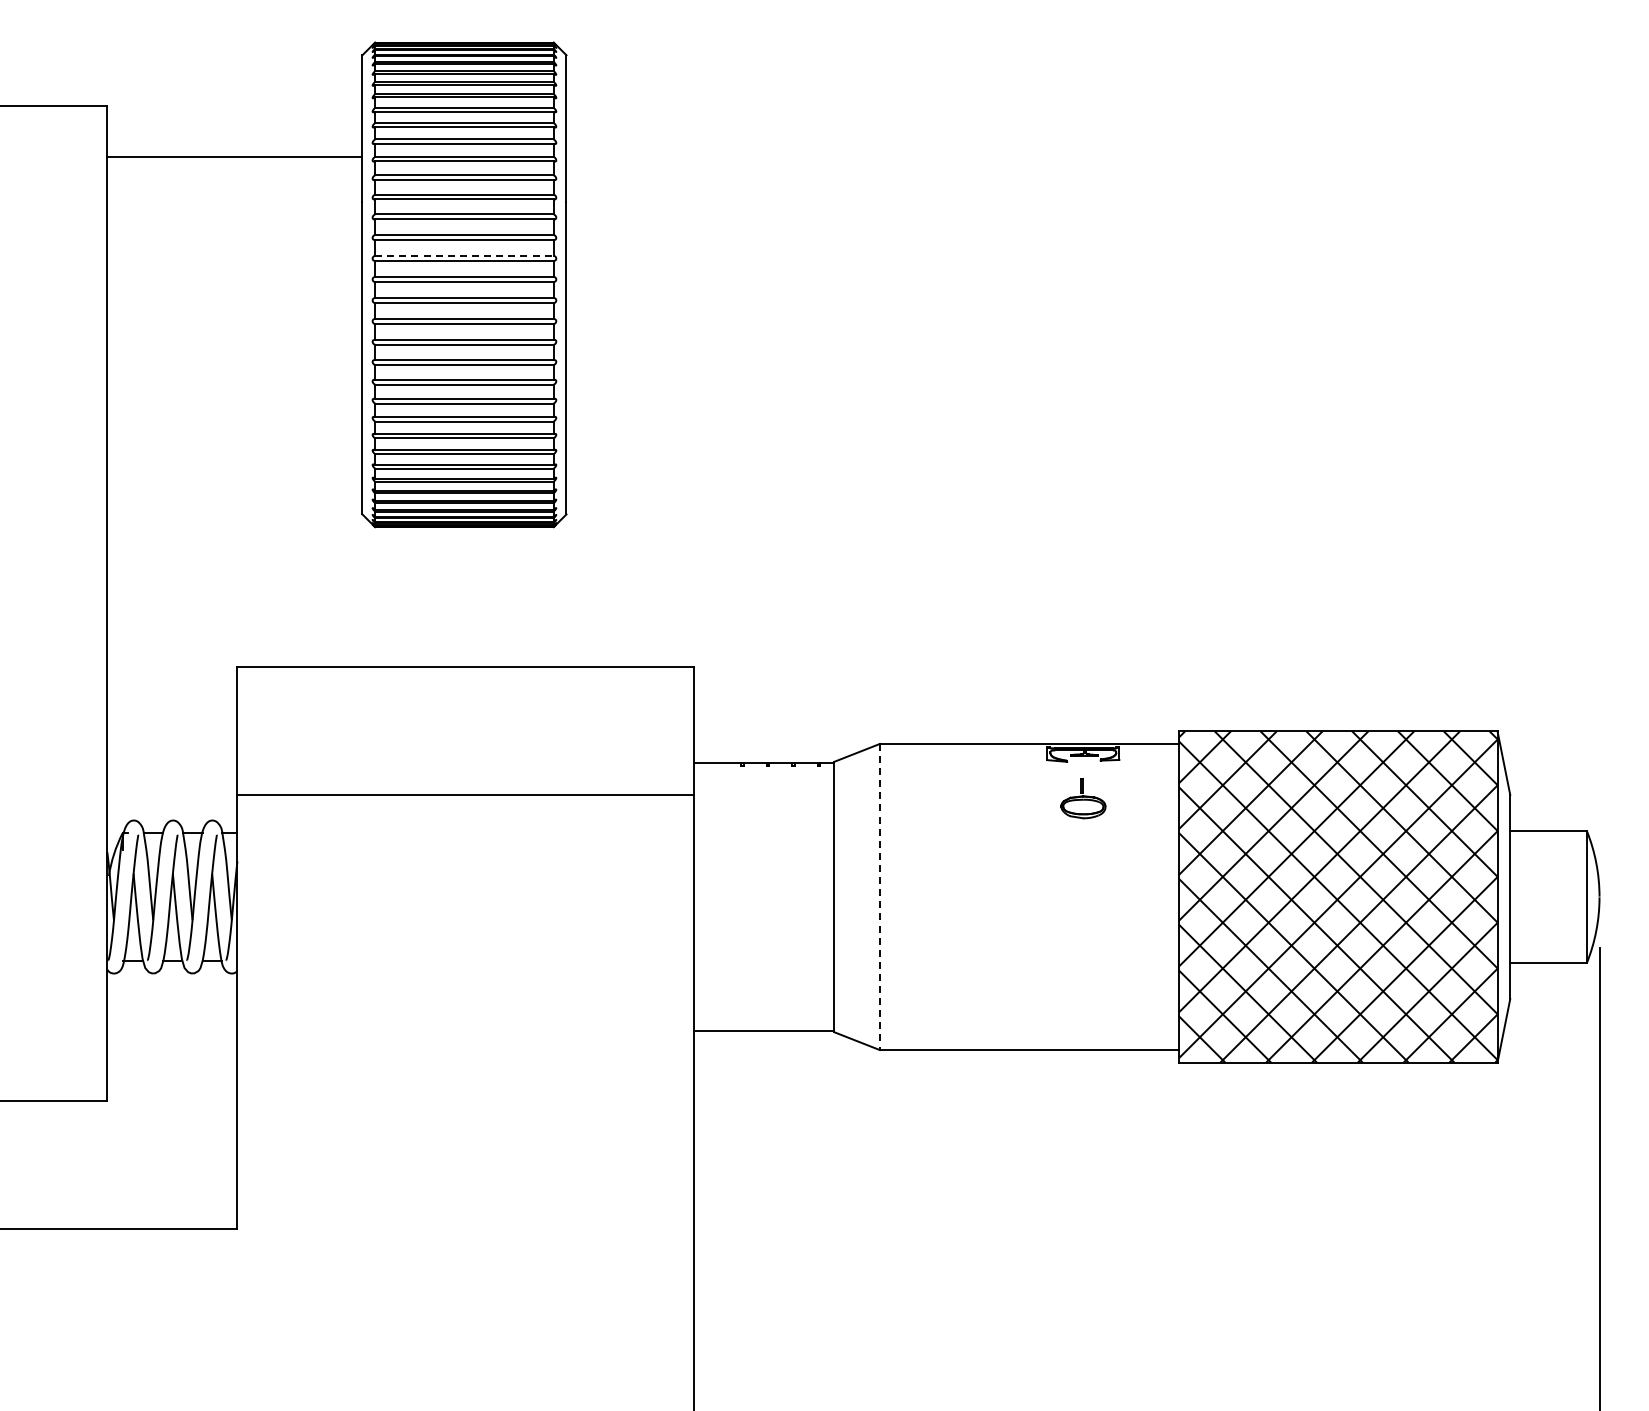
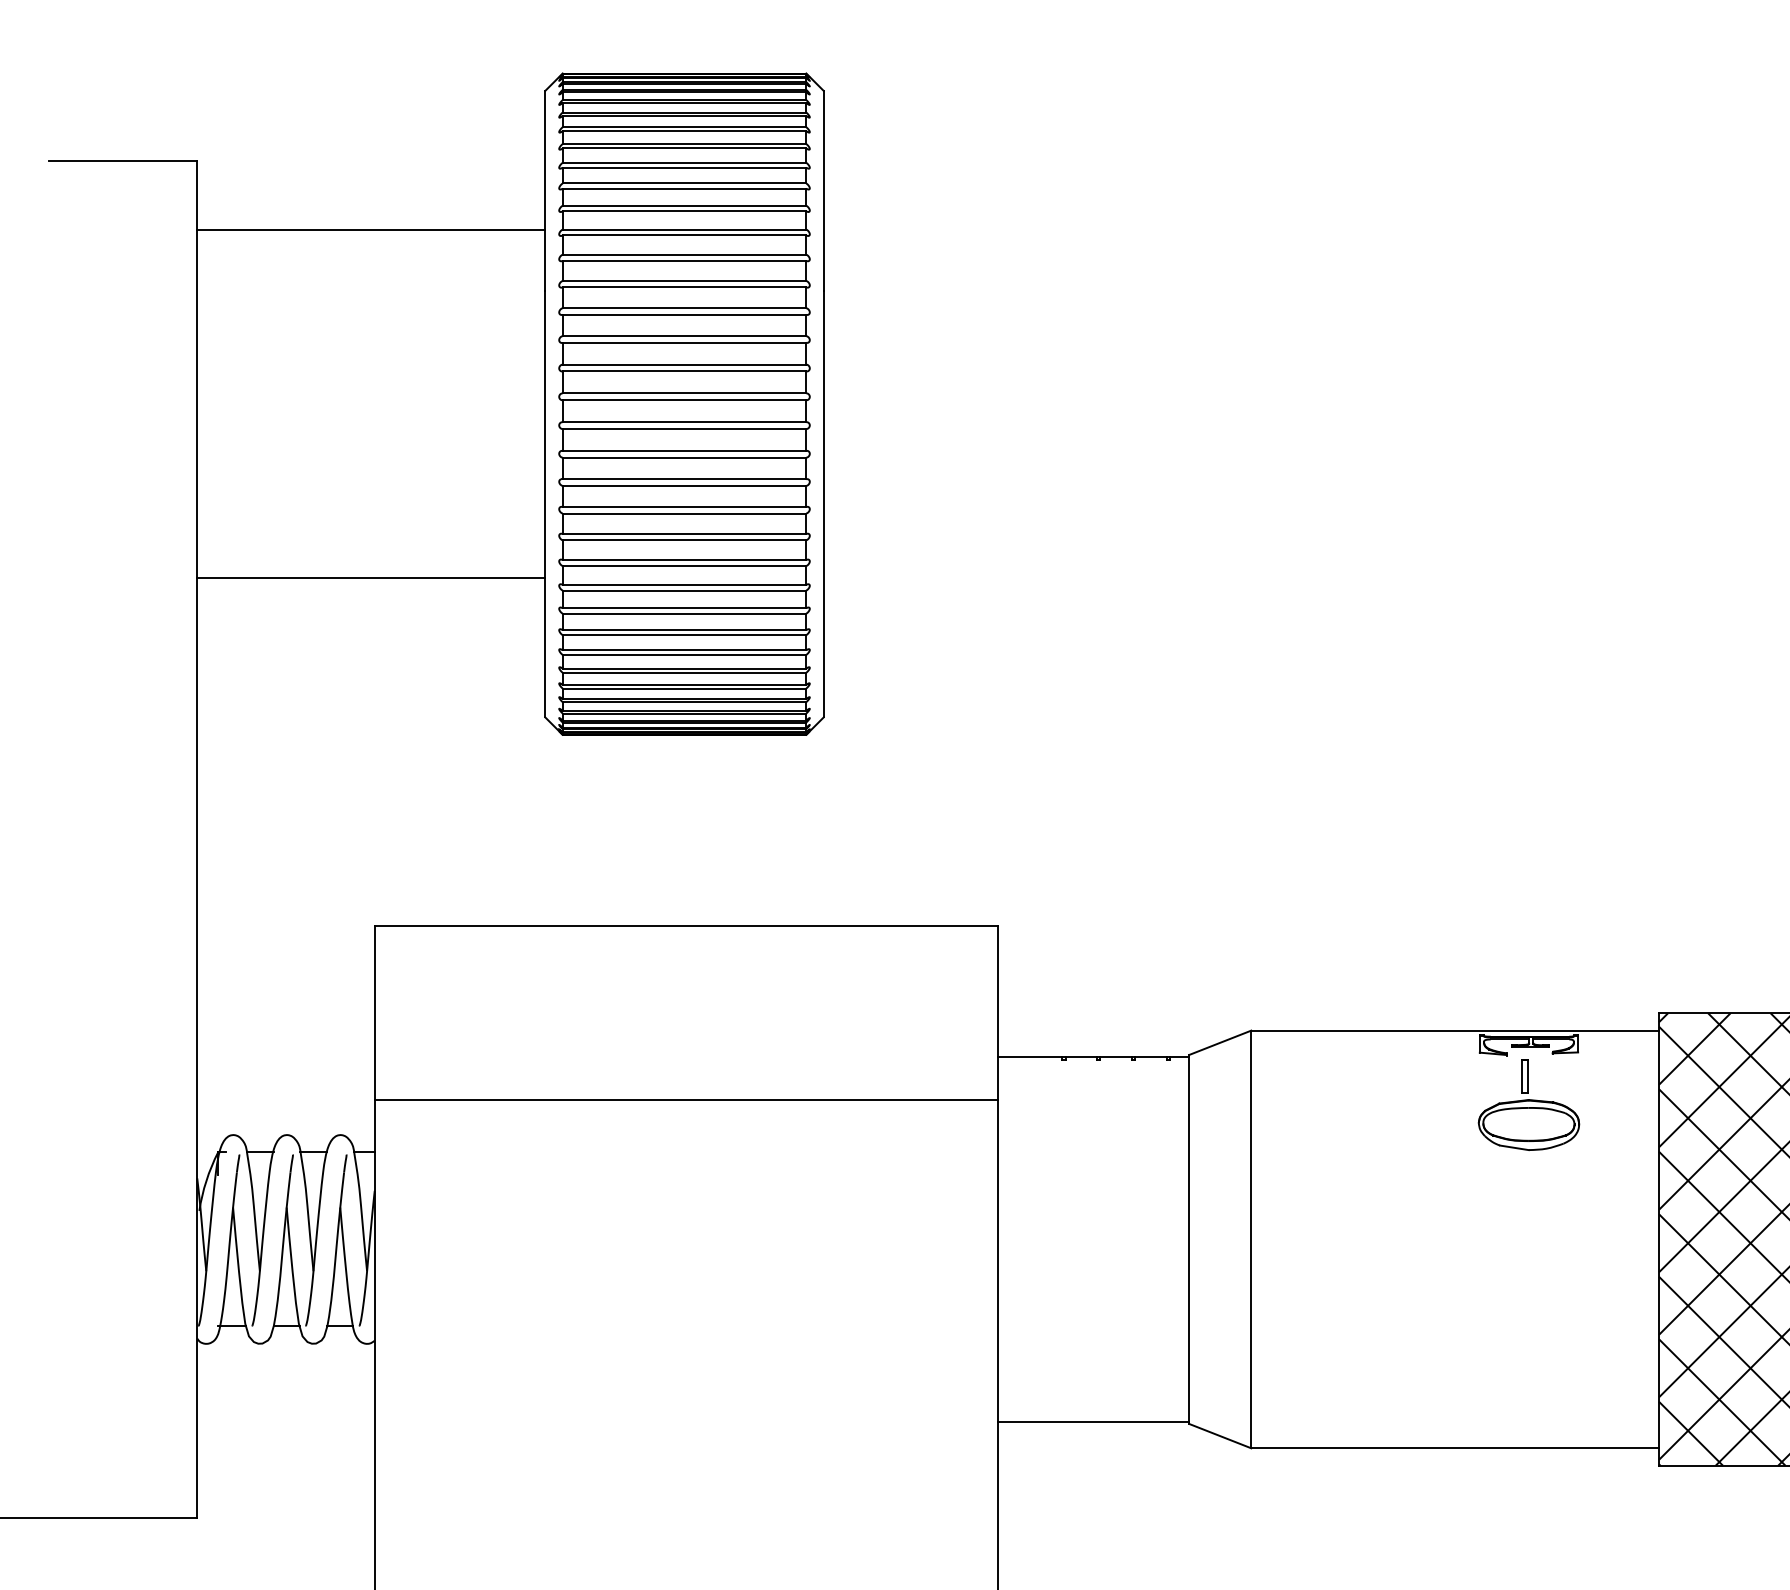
line: (464, 255) -> (684, 364), dashed -> solid
line: (234, 412) -> (370, 578), added
part: (1083, 798) -> (1529, 1105), size x1.67
line: (879, 897) -> (1250, 1240), dashed -> solid

